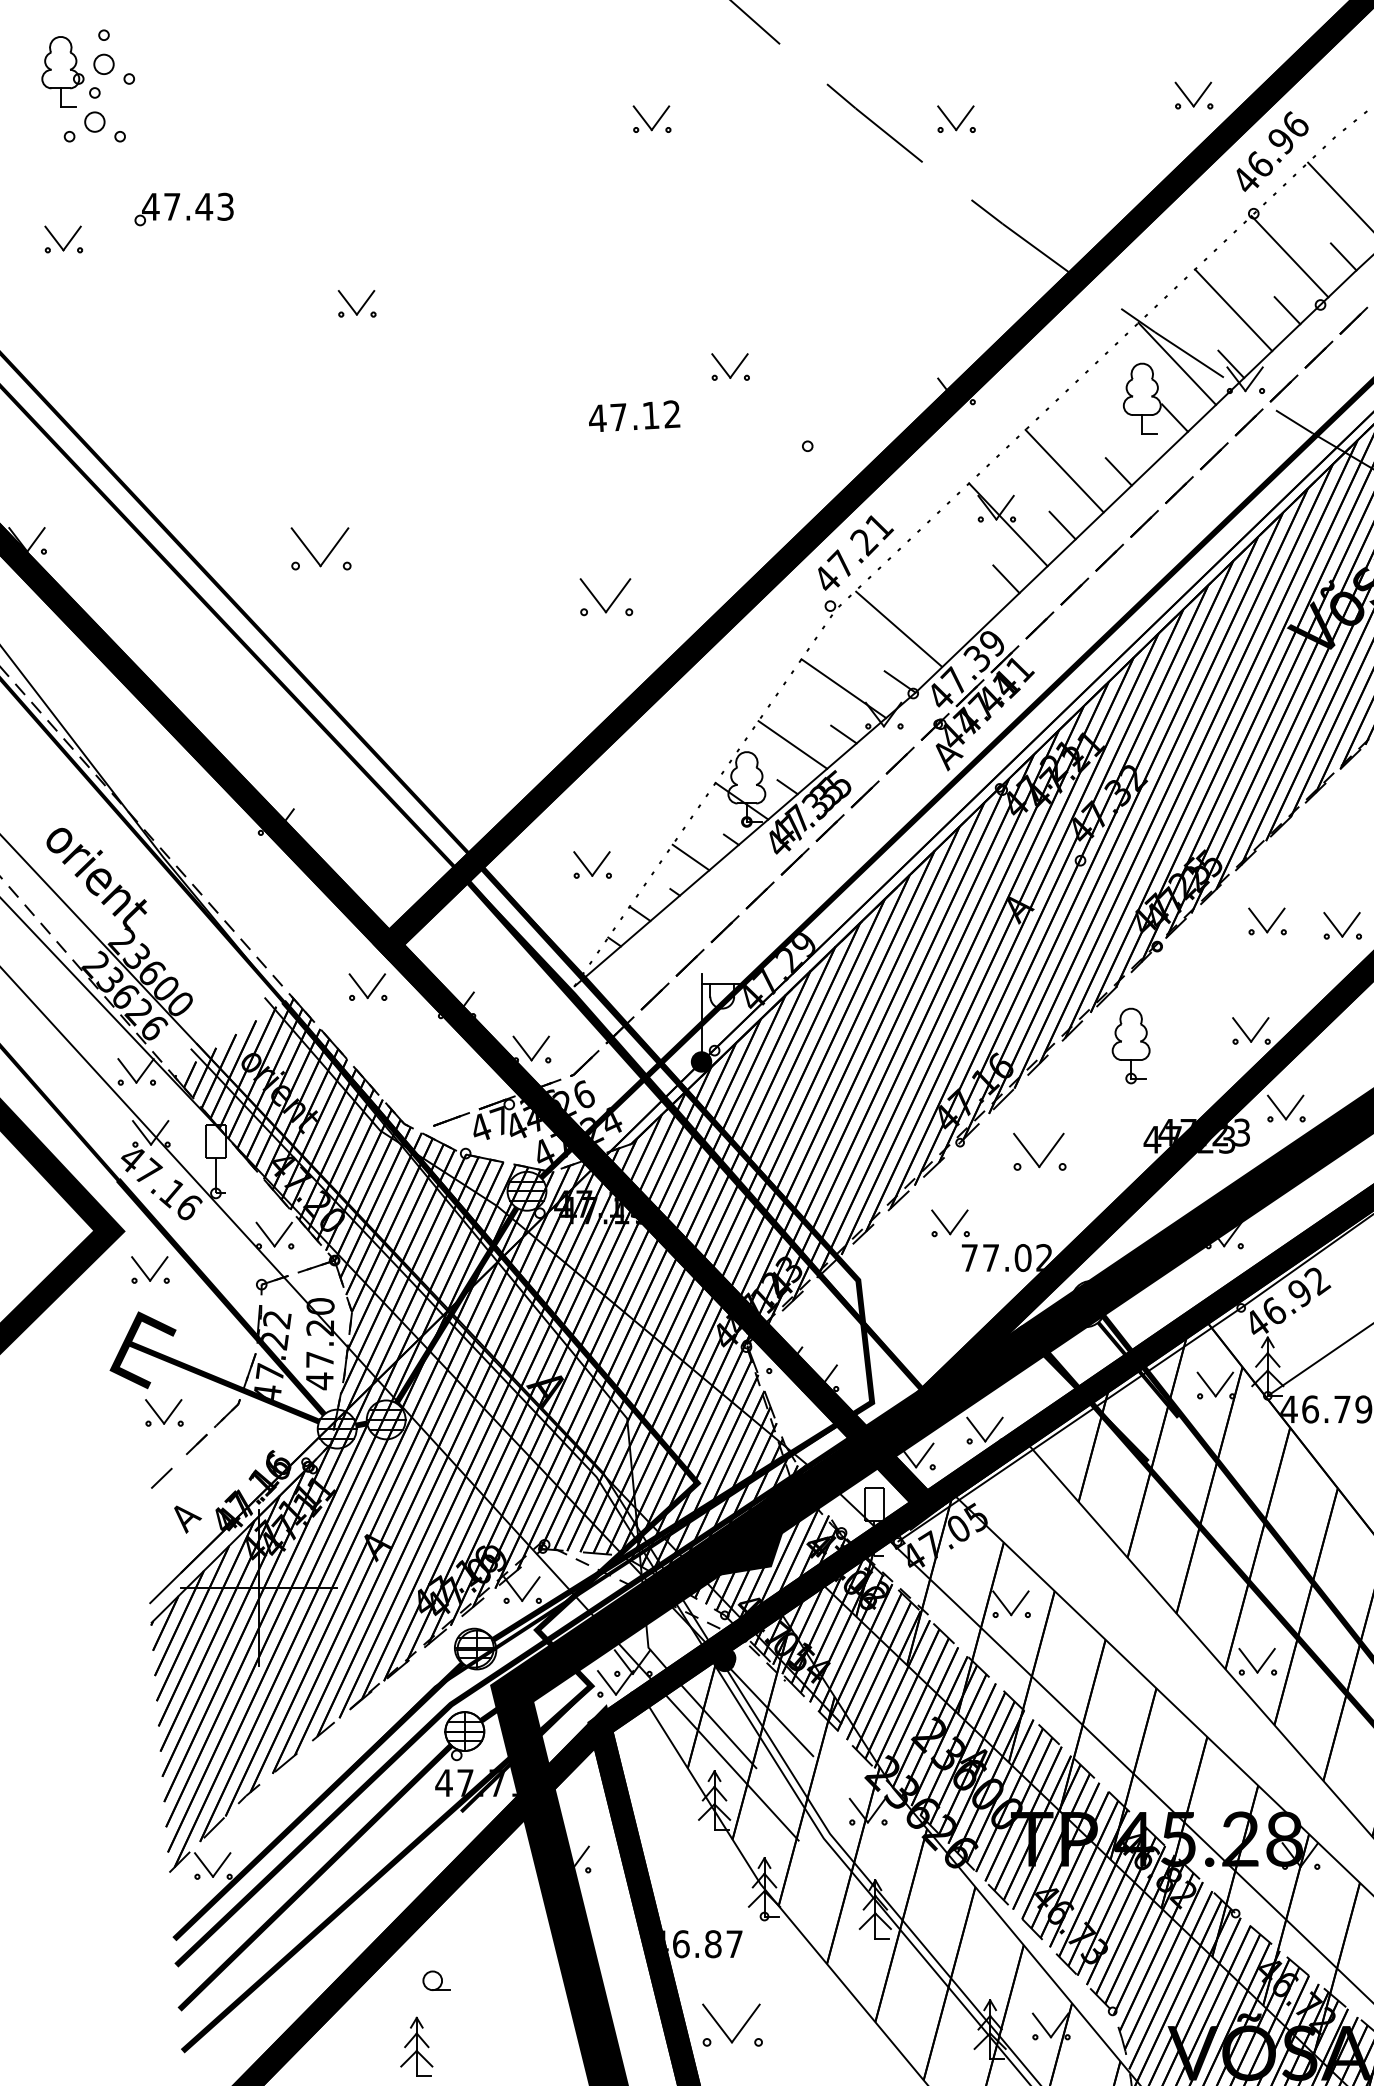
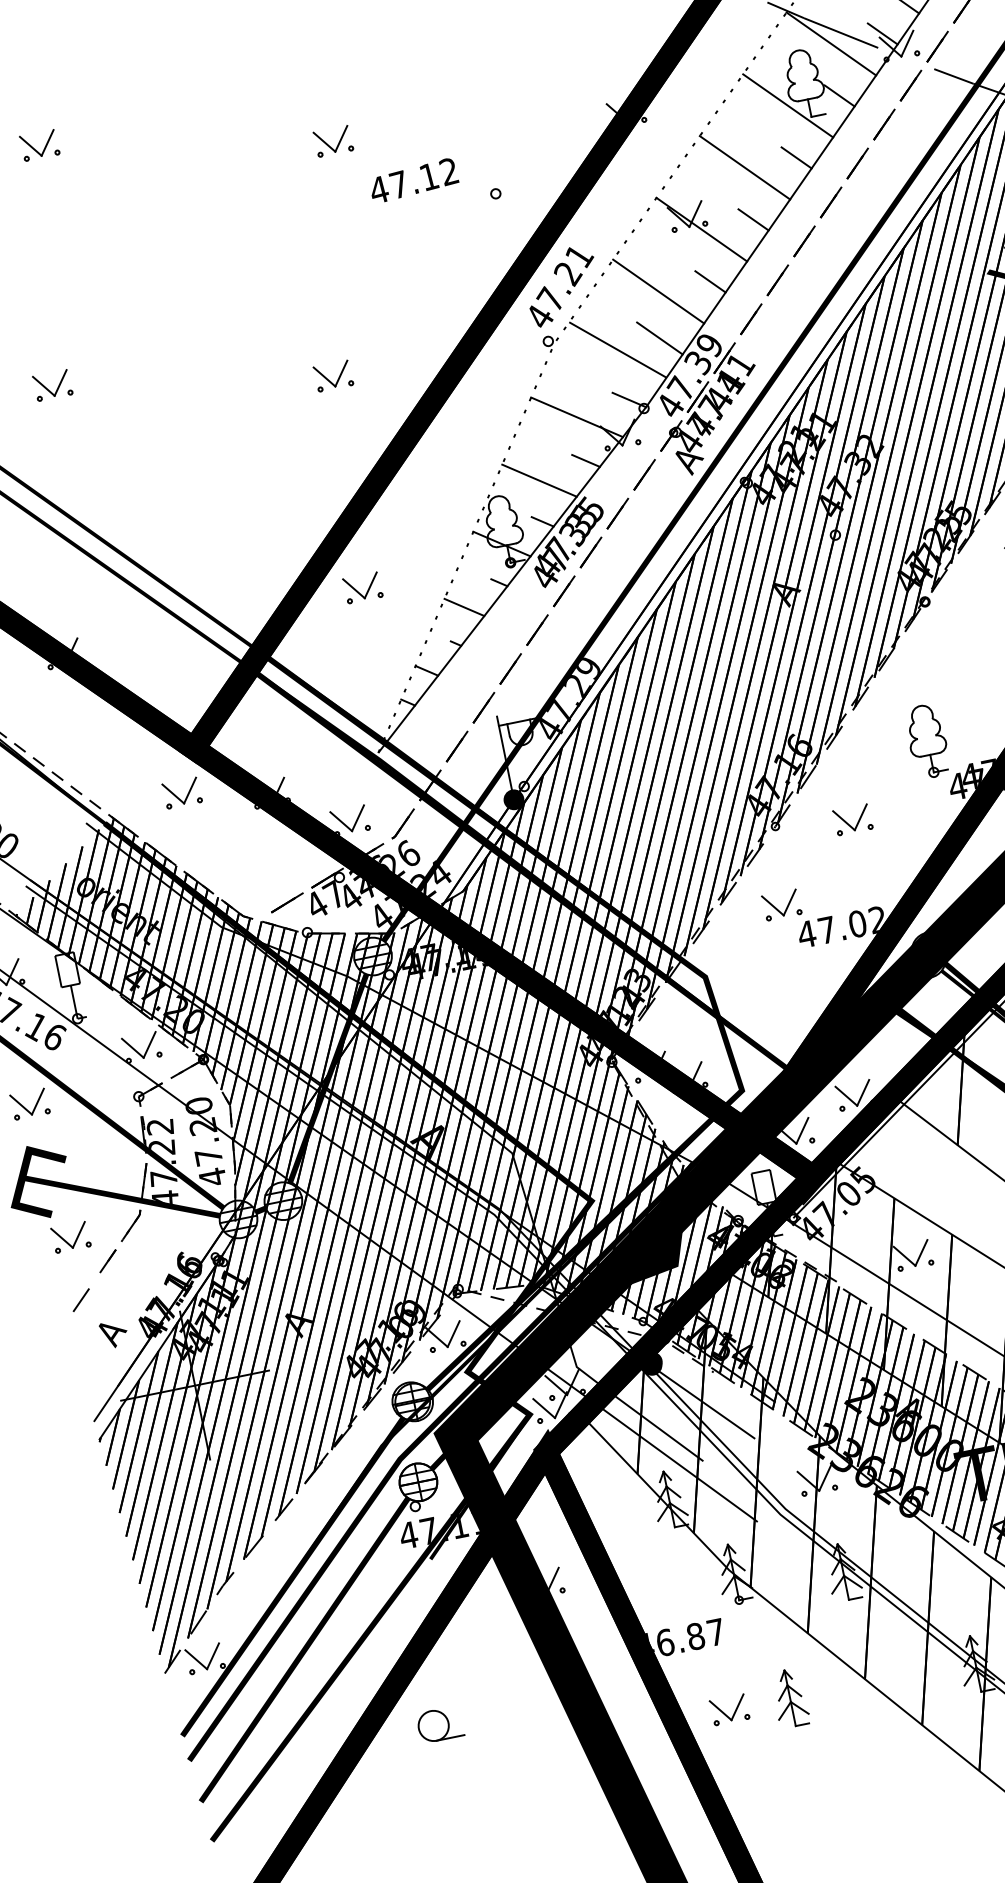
part: (730, 366) -> (333, 140), moved
text: (634, 415) -> (413, 180), moved
line: (1120, 417) -> (787, 105), added
part: (320, 548) -> (52, 385), size x0.62
line: (951, 578) -> (658, 291), added
part: (606, 596) -> (333, 375), size x0.71
line: (943, 625) -> (659, 337), added
part: (592, 864) -> (362, 587), moved
part: (1130, 1045) -> (926, 741), moved
part: (1039, 1151) -> (852, 819), size x0.71
text: (969, 1257) -> (806, 933), 77.02 -> 47.02
text: (497, 1782) -> (459, 1524), 47.71 -> 47.11
part: (436, 1980) -> (439, 1724), size x1.67
part: (732, 2025) -> (729, 1710), size x0.62
part: (416, 2046) -> (789, 1697), moved

